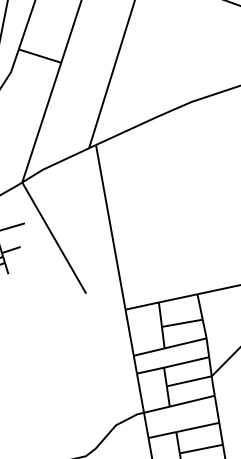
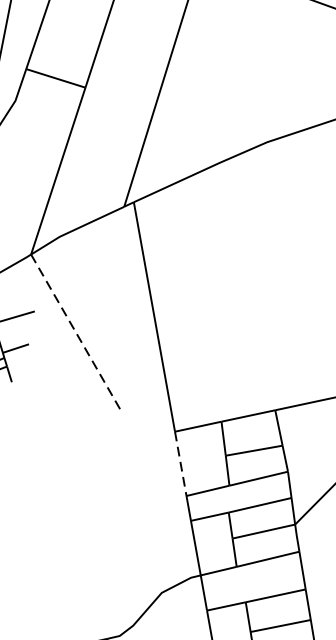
line: (54, 238) -> (76, 332), solid -> dashed
line: (129, 333) -> (180, 464), solid -> dashed

